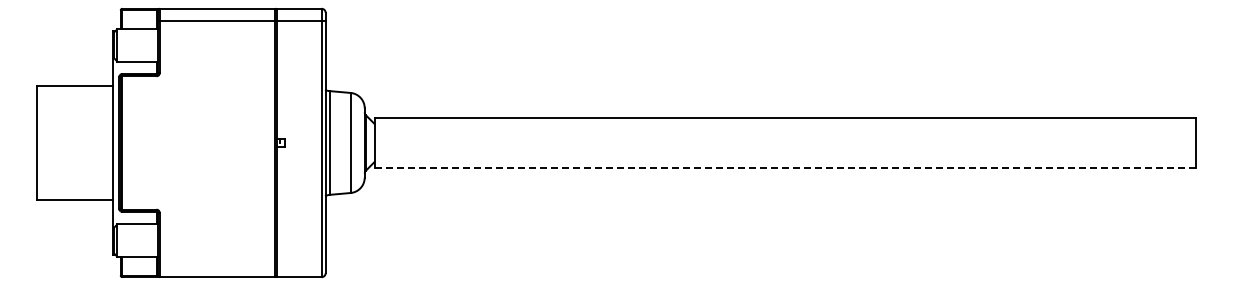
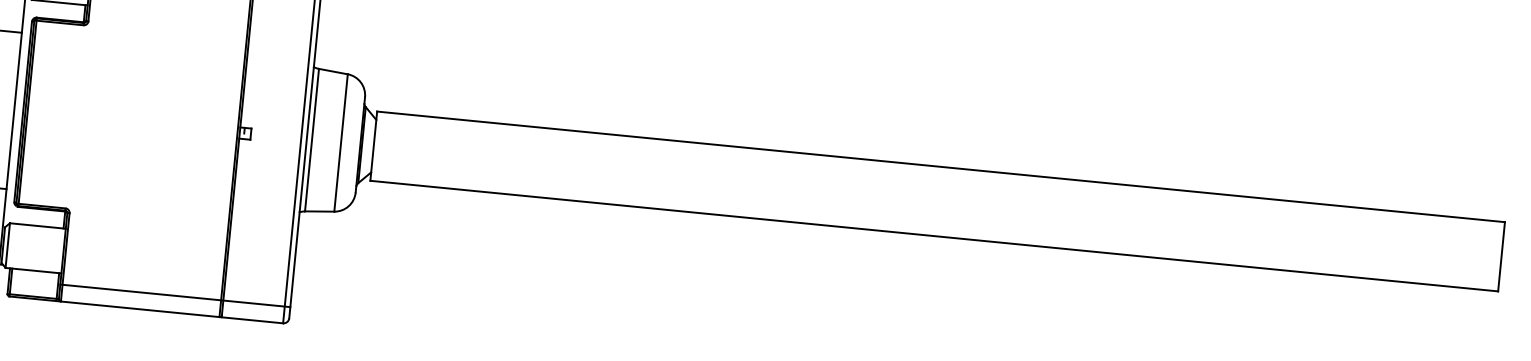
line: (785, 168) -> (934, 236), dashed -> solid
line: (241, 264) -> (174, 295), added

